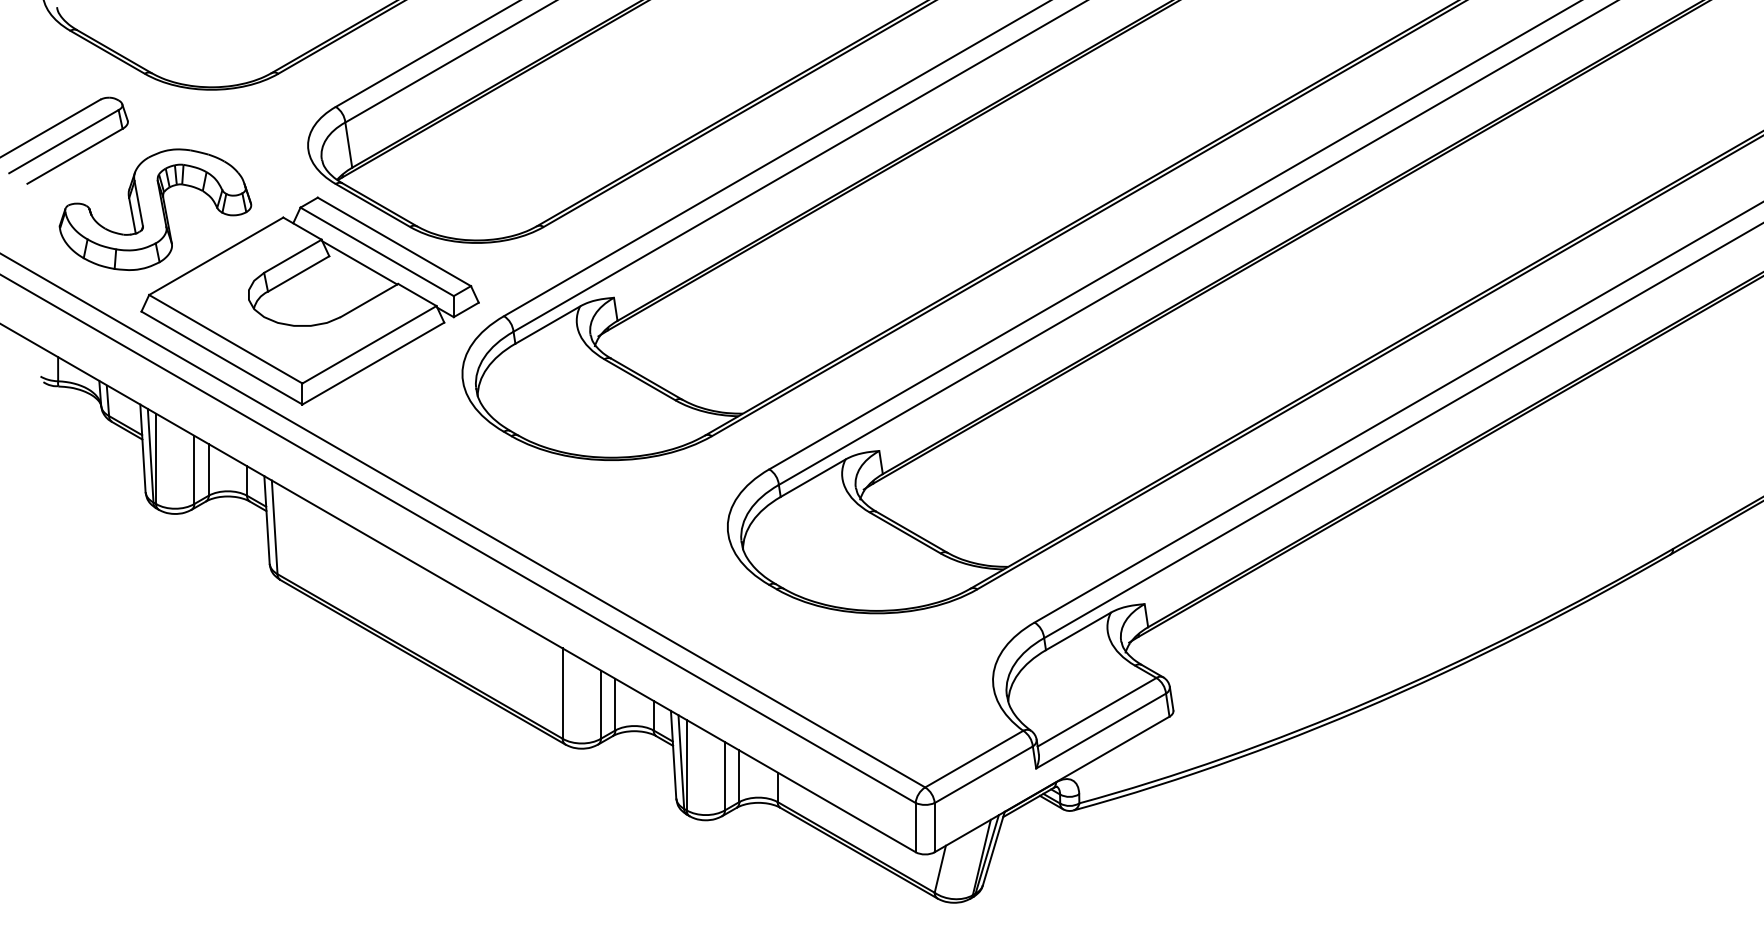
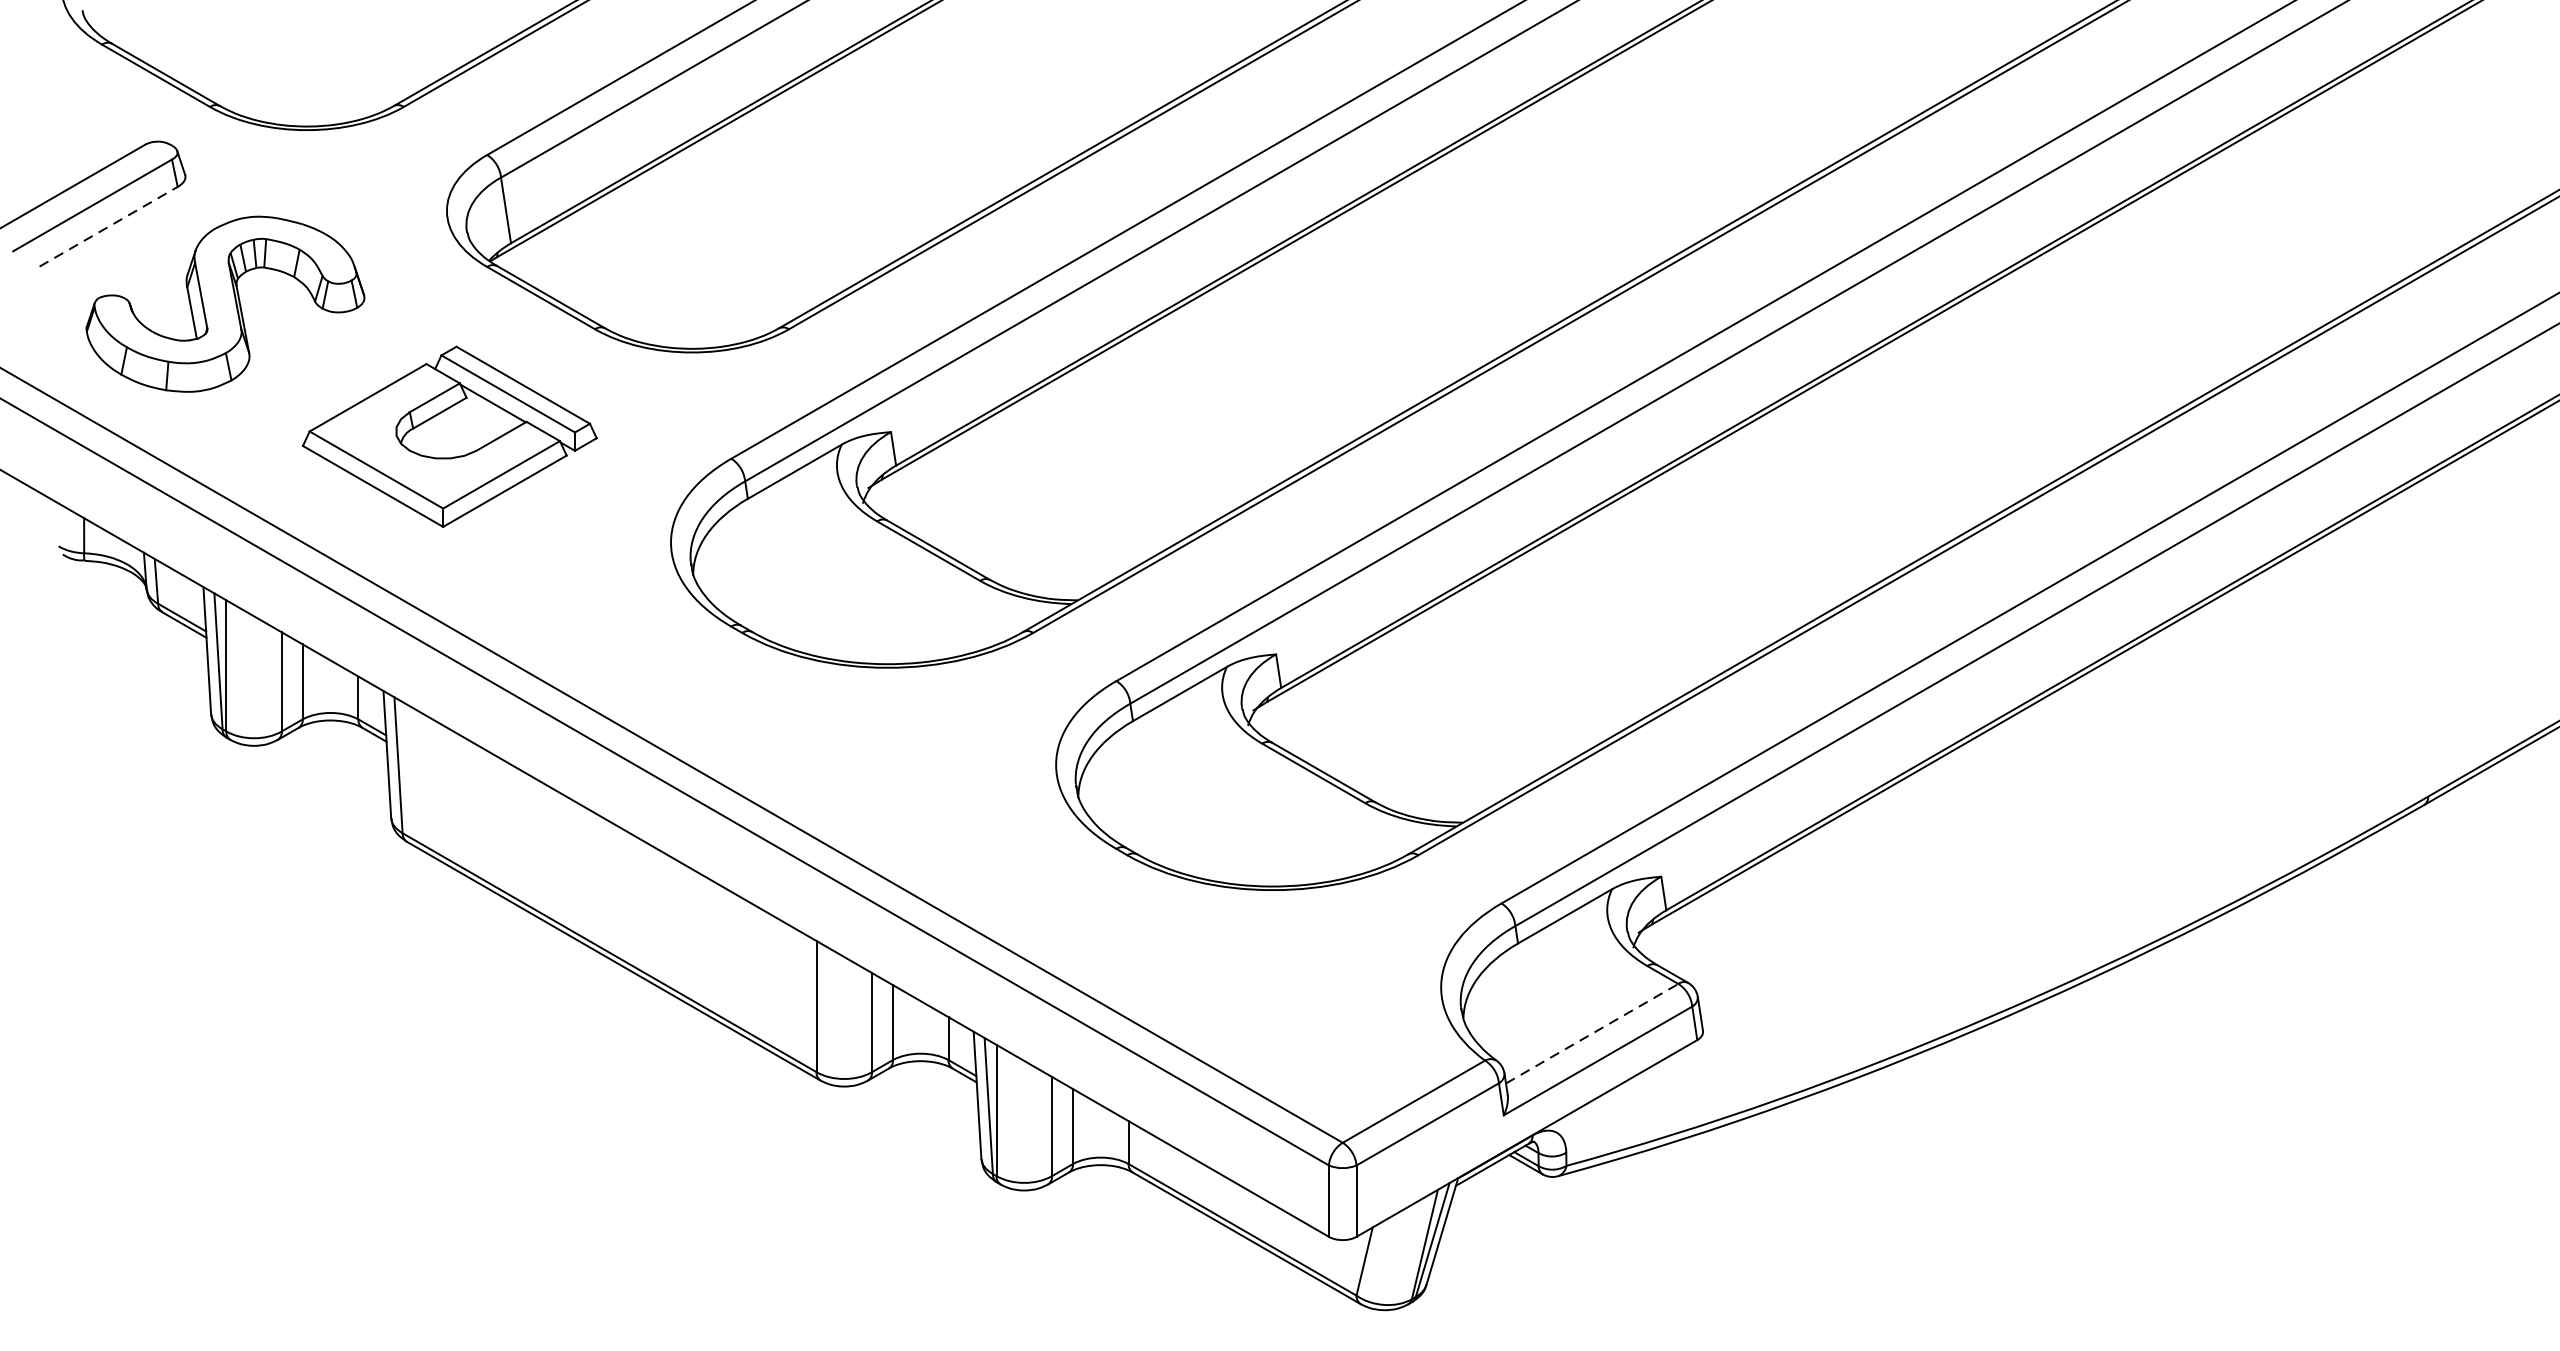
line: (75, 156) -> (109, 226), solid -> dashed
part: (309, 300) -> (449, 436), size x0.6
line: (1097, 712) -> (1592, 1034), solid -> dashed

